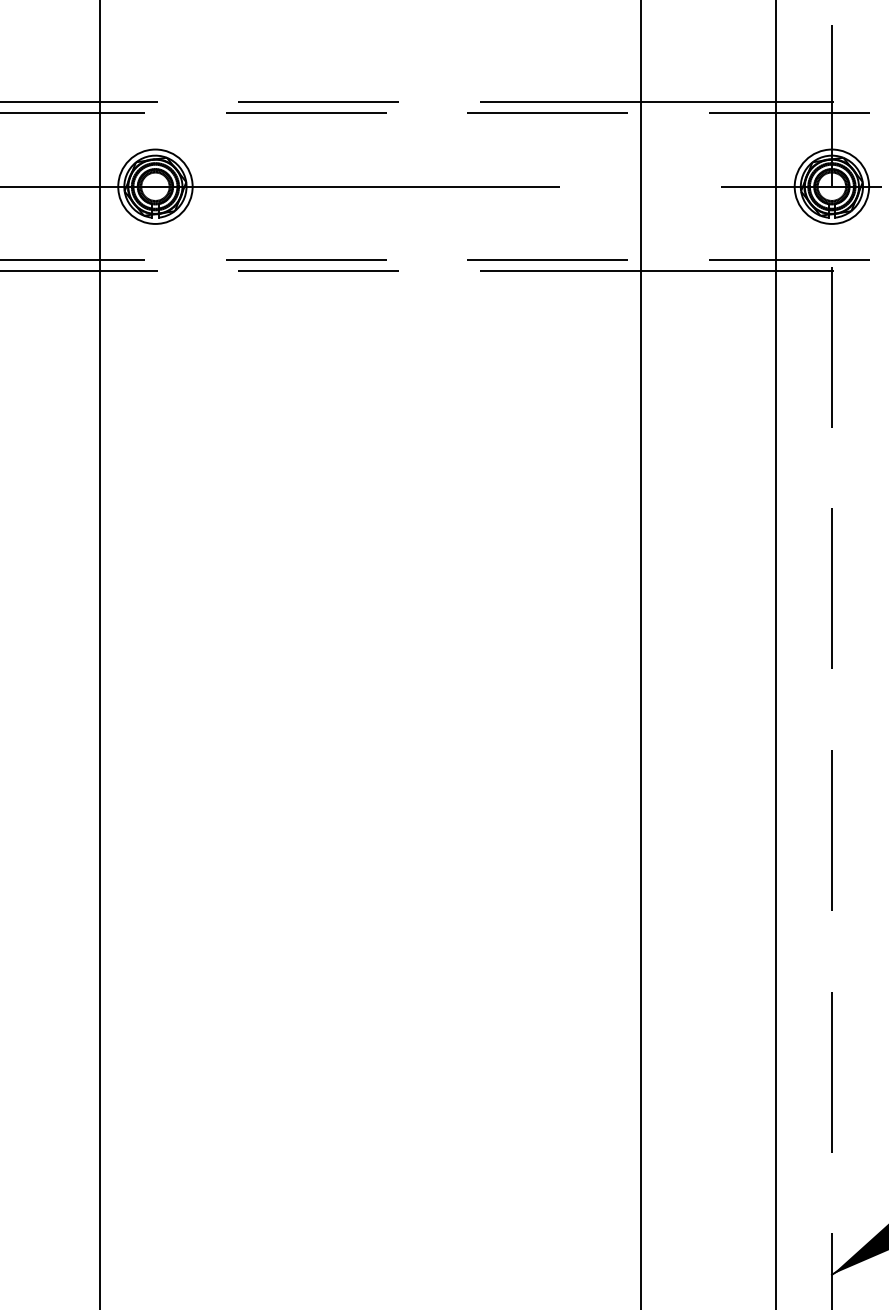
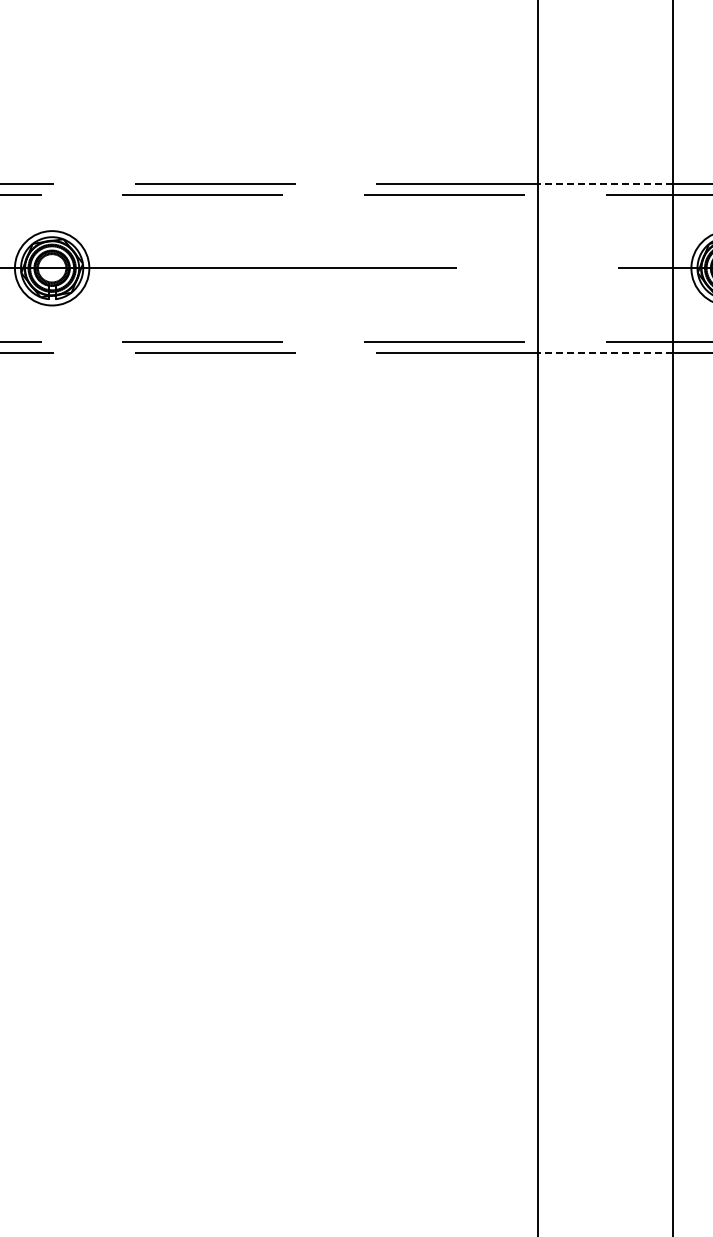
line: (708, 102) -> (605, 184), solid -> dashed
line: (708, 271) -> (605, 353), solid -> dashed

